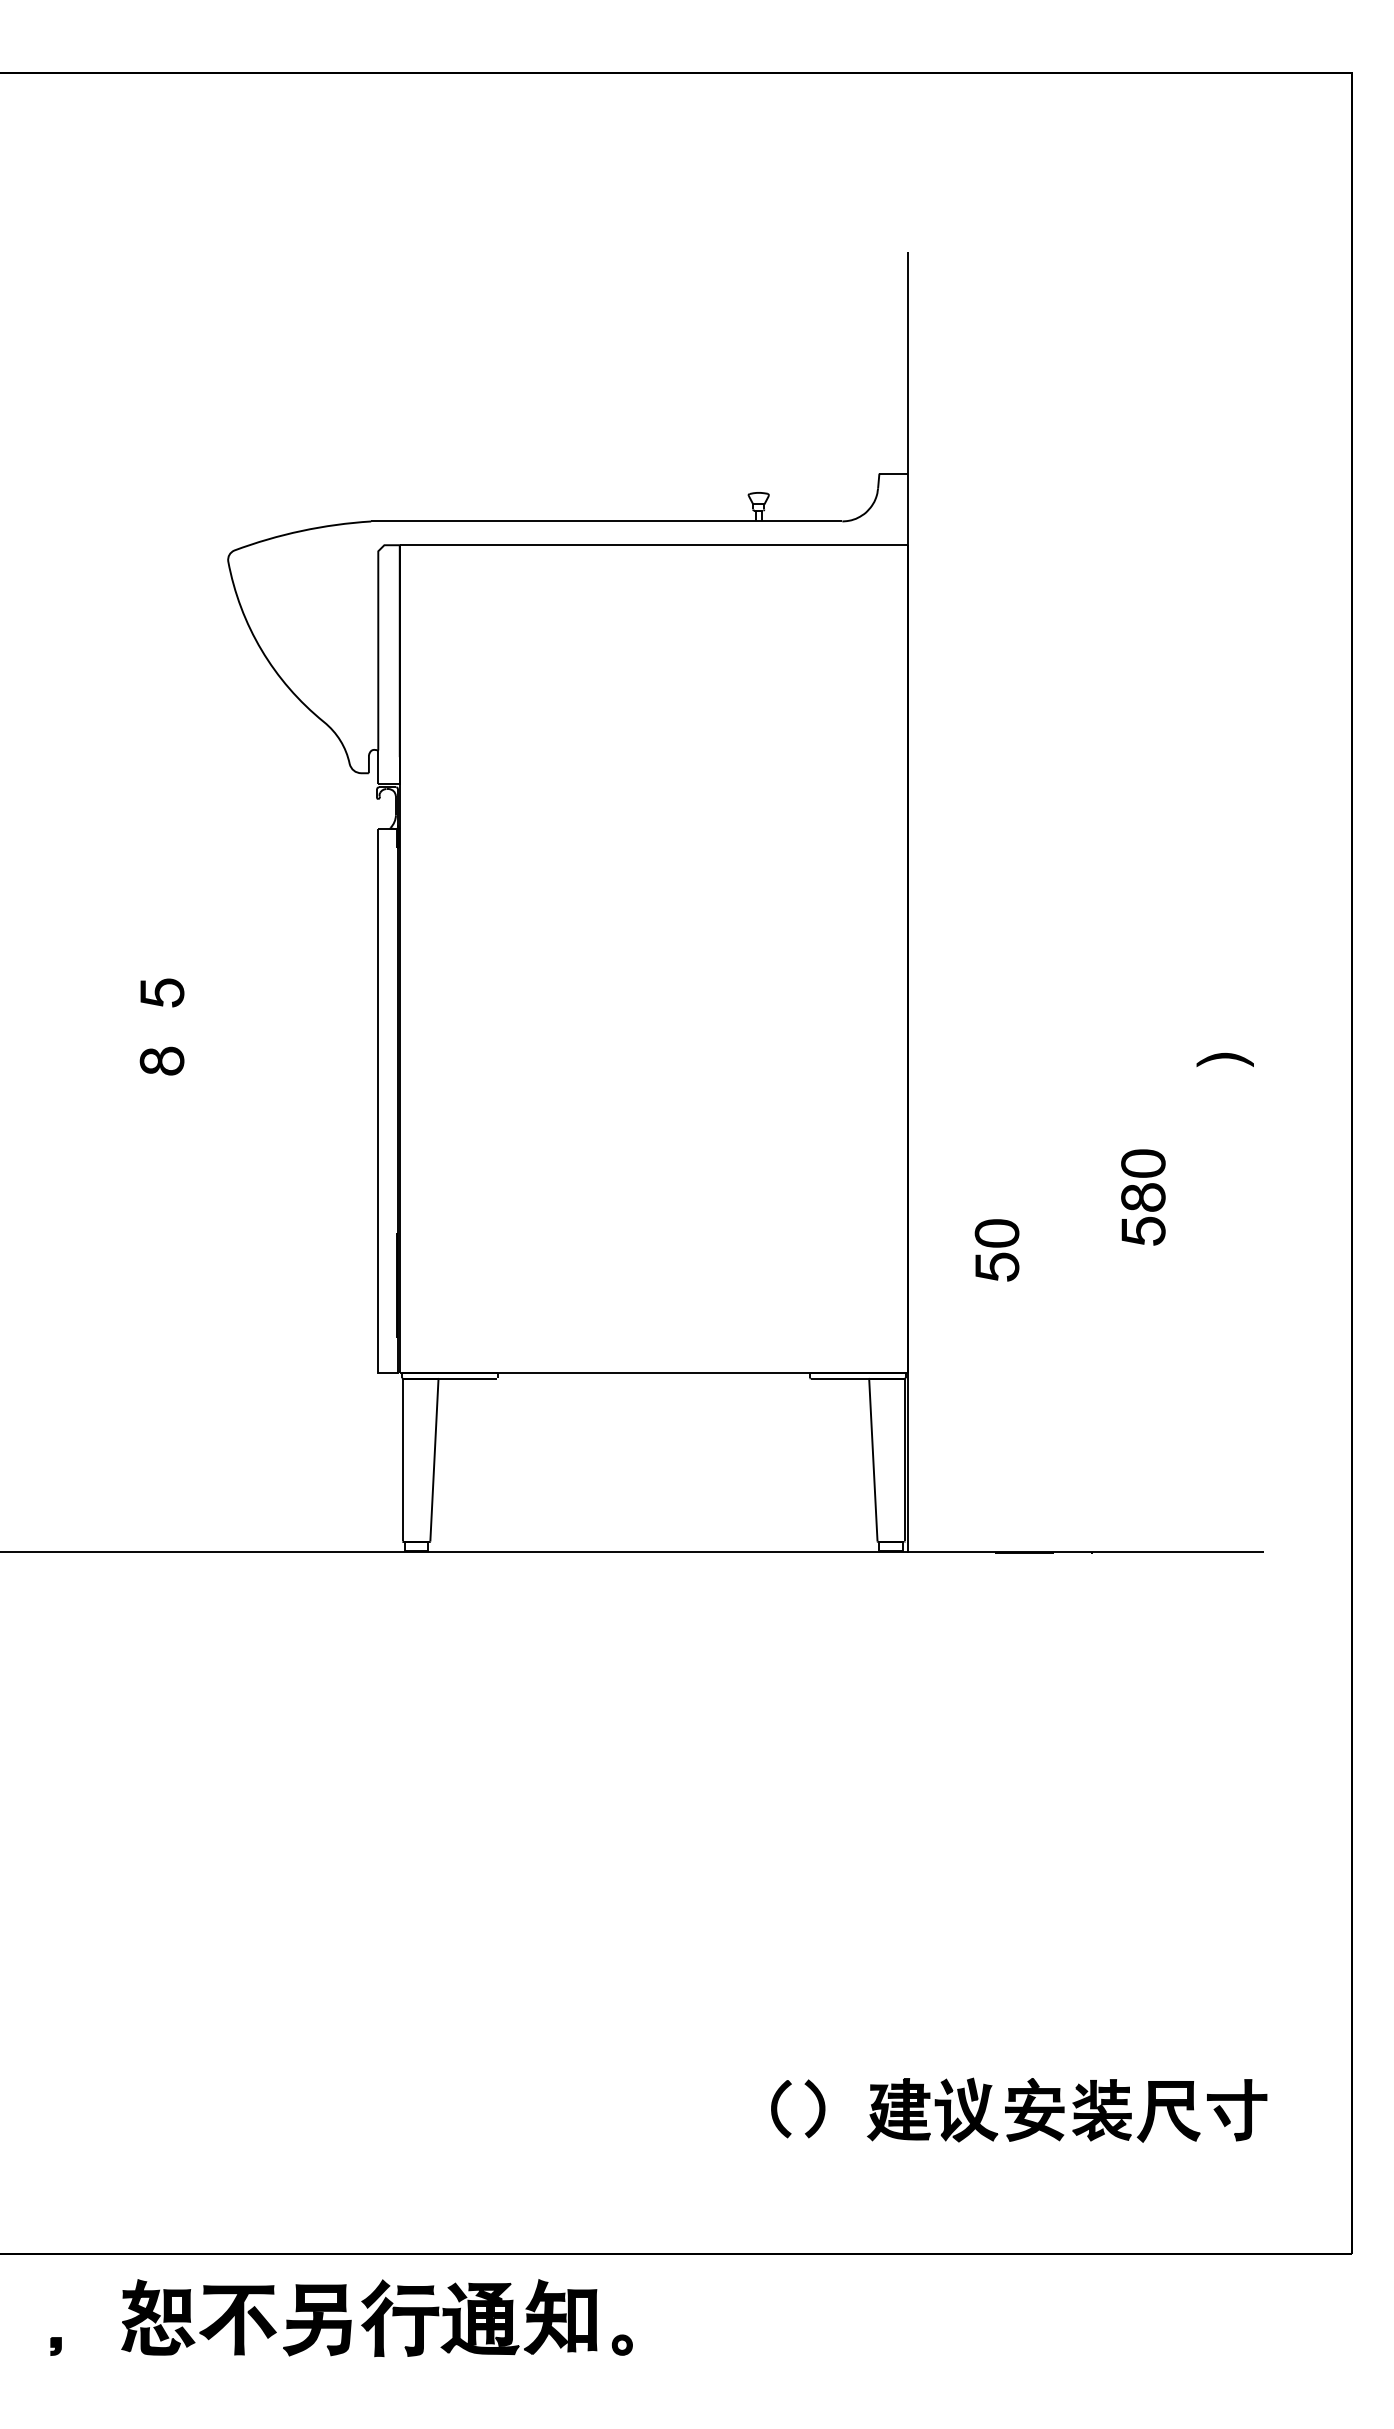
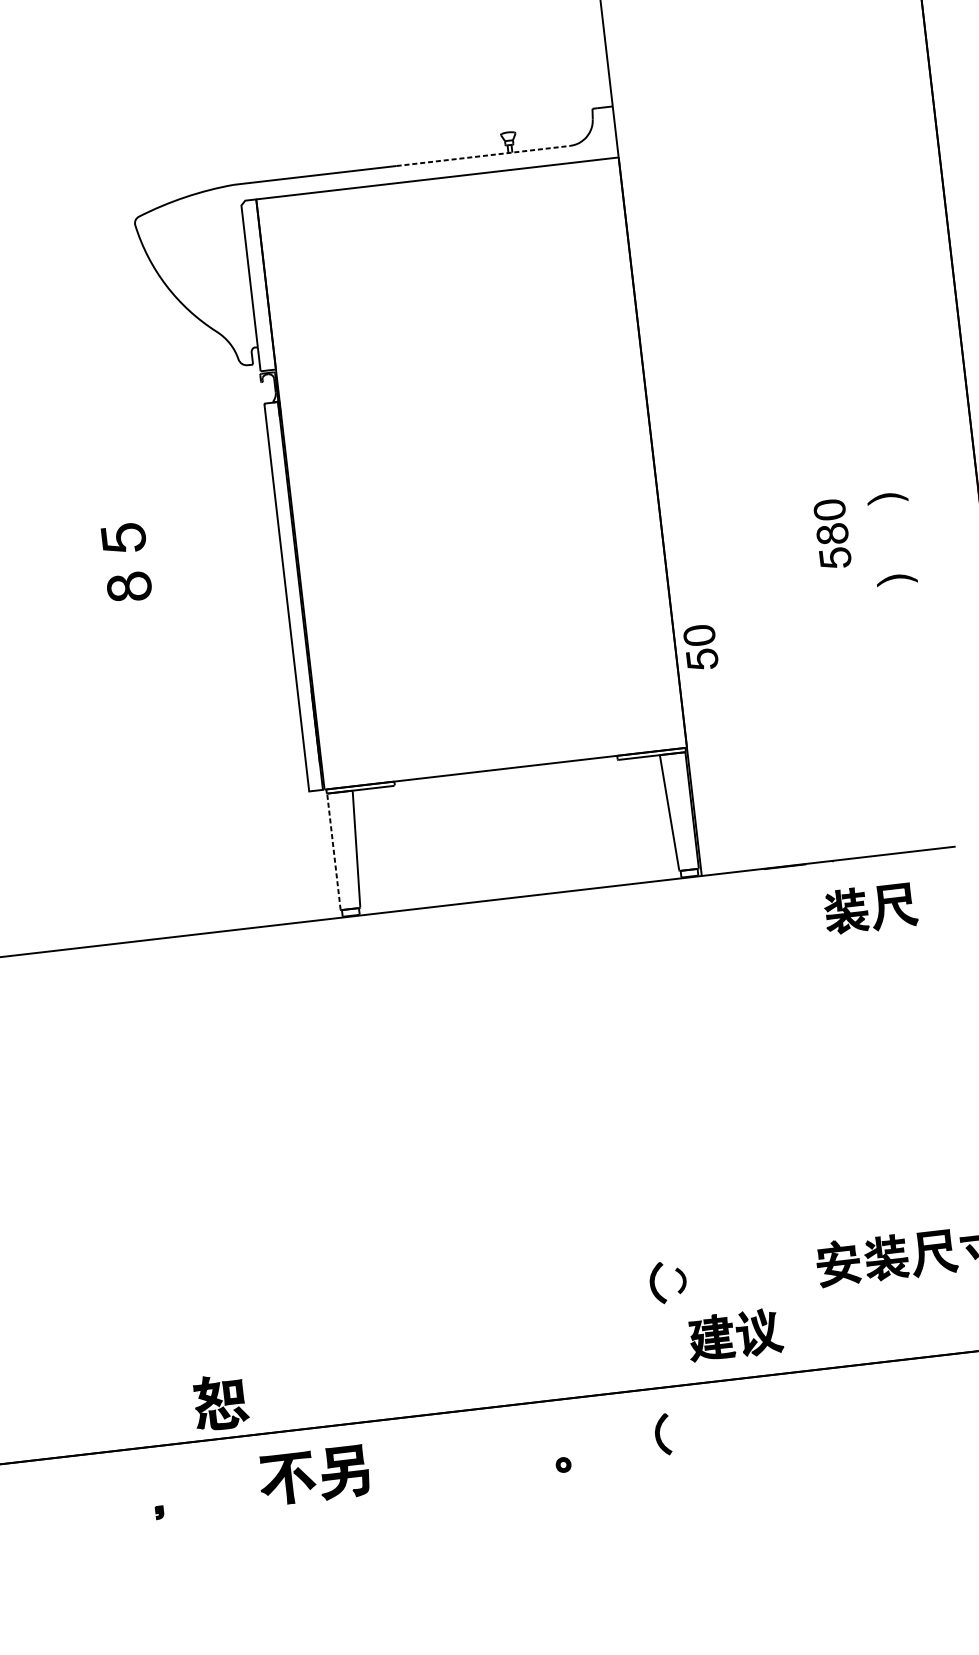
line: (720, 521) -> (483, 156), solid -> dashed
part: (162, 992) -> (123, 538), size x1.4
part: (161, 1060) -> (128, 586), size x1.4
part: (1224, 1173) -> (896, 579), added
part: (1143, 1197) -> (832, 534), moved
part: (996, 1250) -> (700, 647), moved
line: (402, 1459) -> (333, 851), solid -> dashed
part: (1136, 1624) -> (870, 908), added
part: (814, 2108) -> (681, 1280), size x0.6
part: (932, 2109) -> (735, 1334), moved
part: (158, 2317) -> (221, 1402), moved
part: (479, 2318) -> (459, 1457), removed
part: (764, 2319) -> (662, 1434), added

